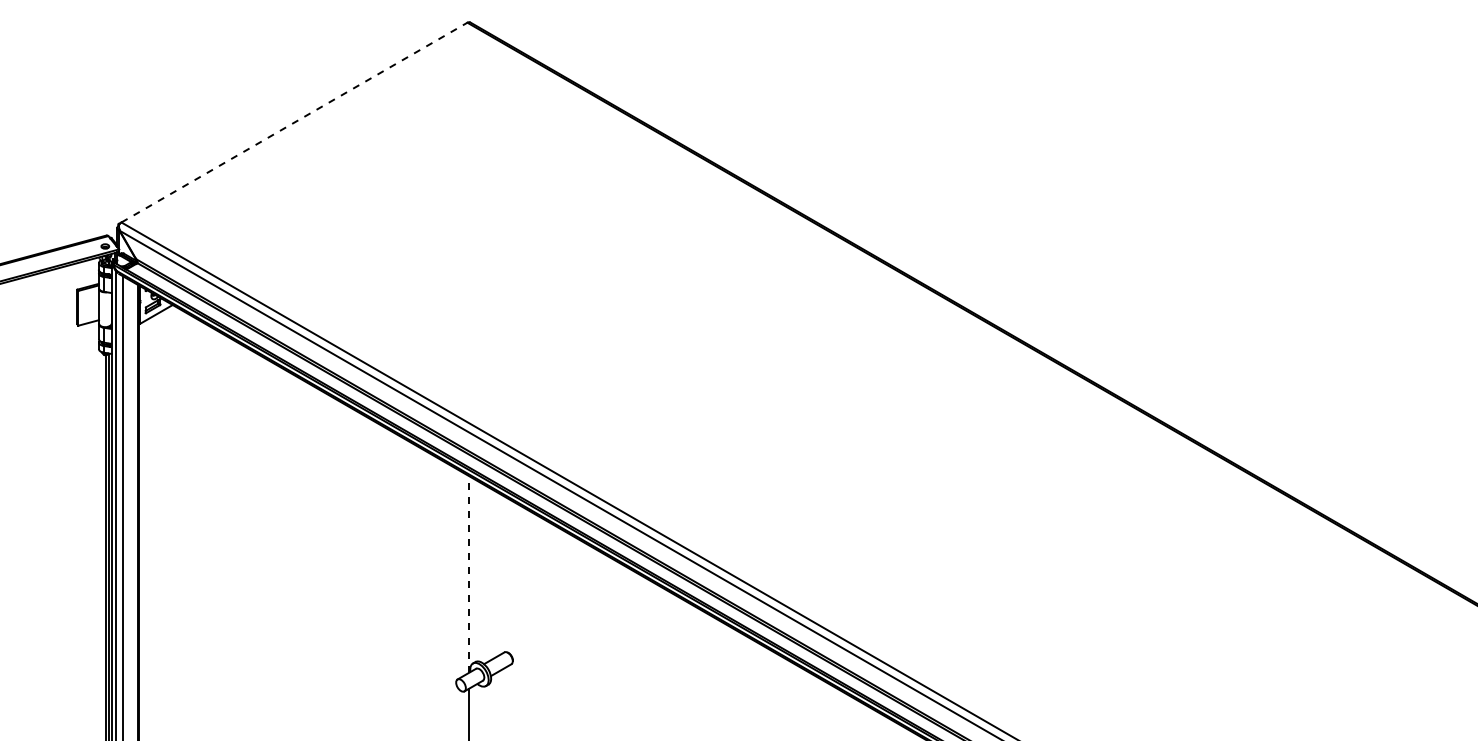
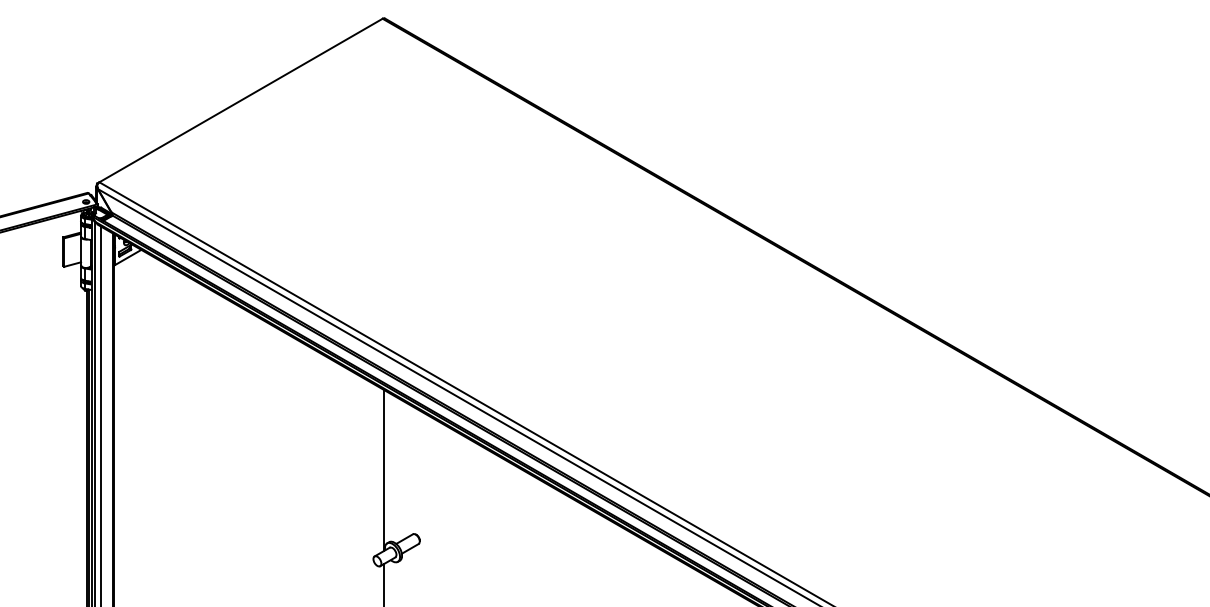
line: (294, 122) -> (241, 100), dashed -> solid
line: (469, 573) -> (384, 469), dashed -> solid

